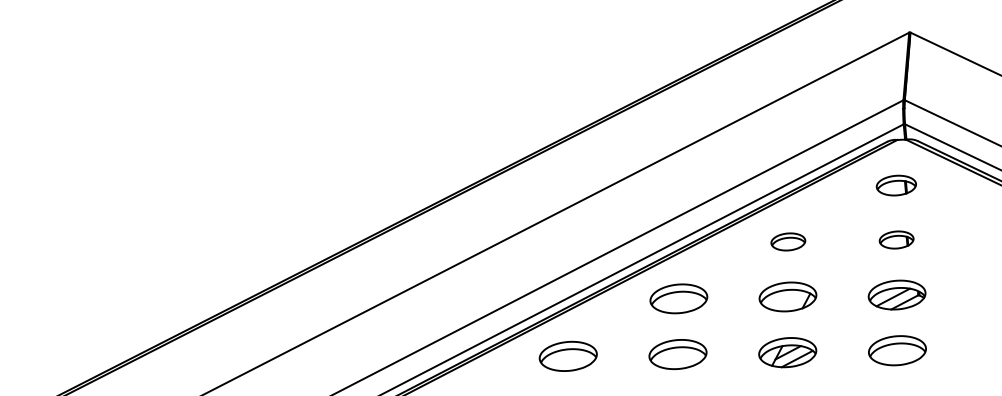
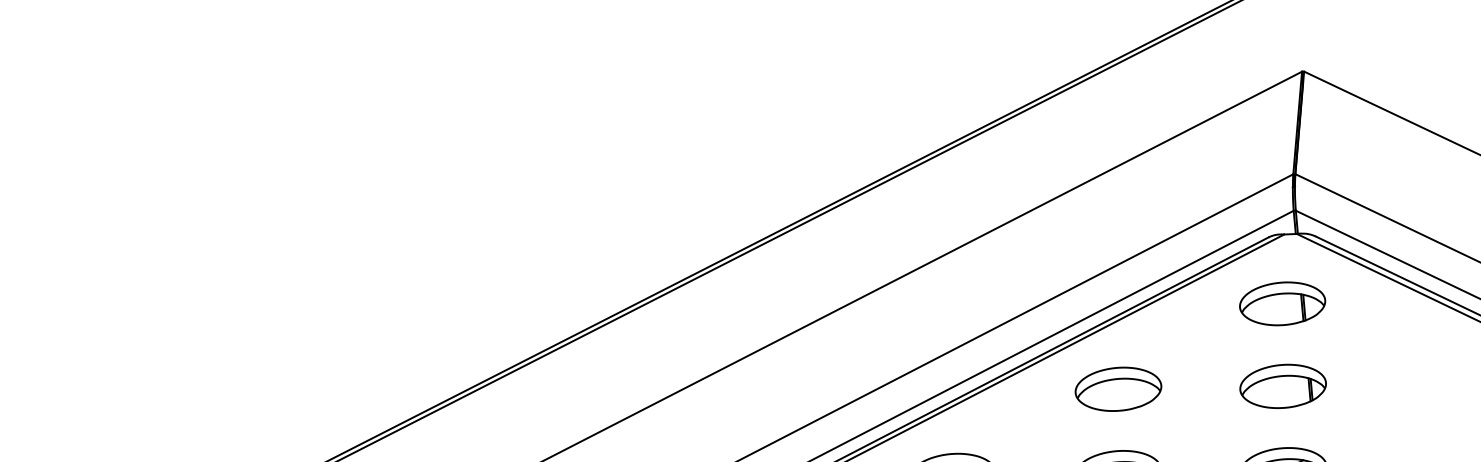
part: (896, 185) -> (1282, 303), size x1.43
part: (896, 239) -> (1282, 385), size x1.67
part: (788, 241) -> (1118, 388), size x1.67

